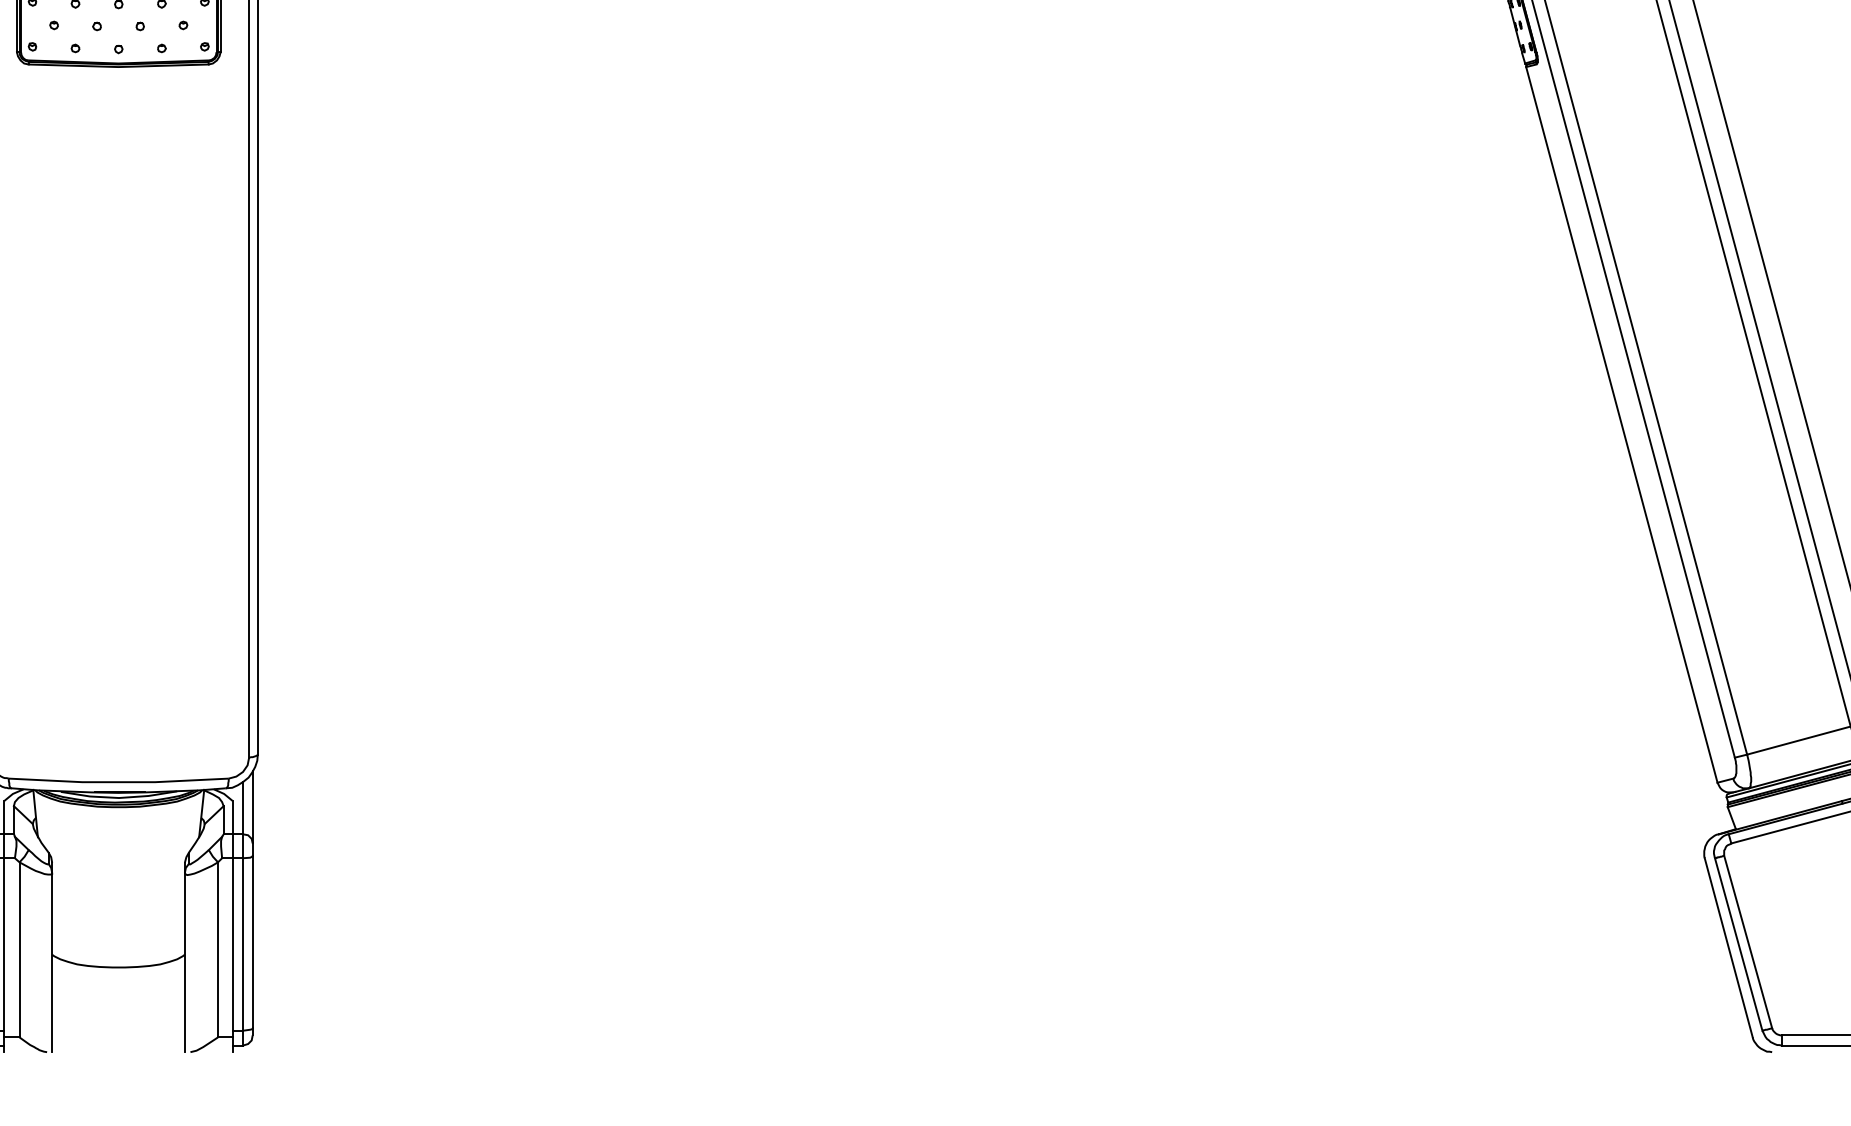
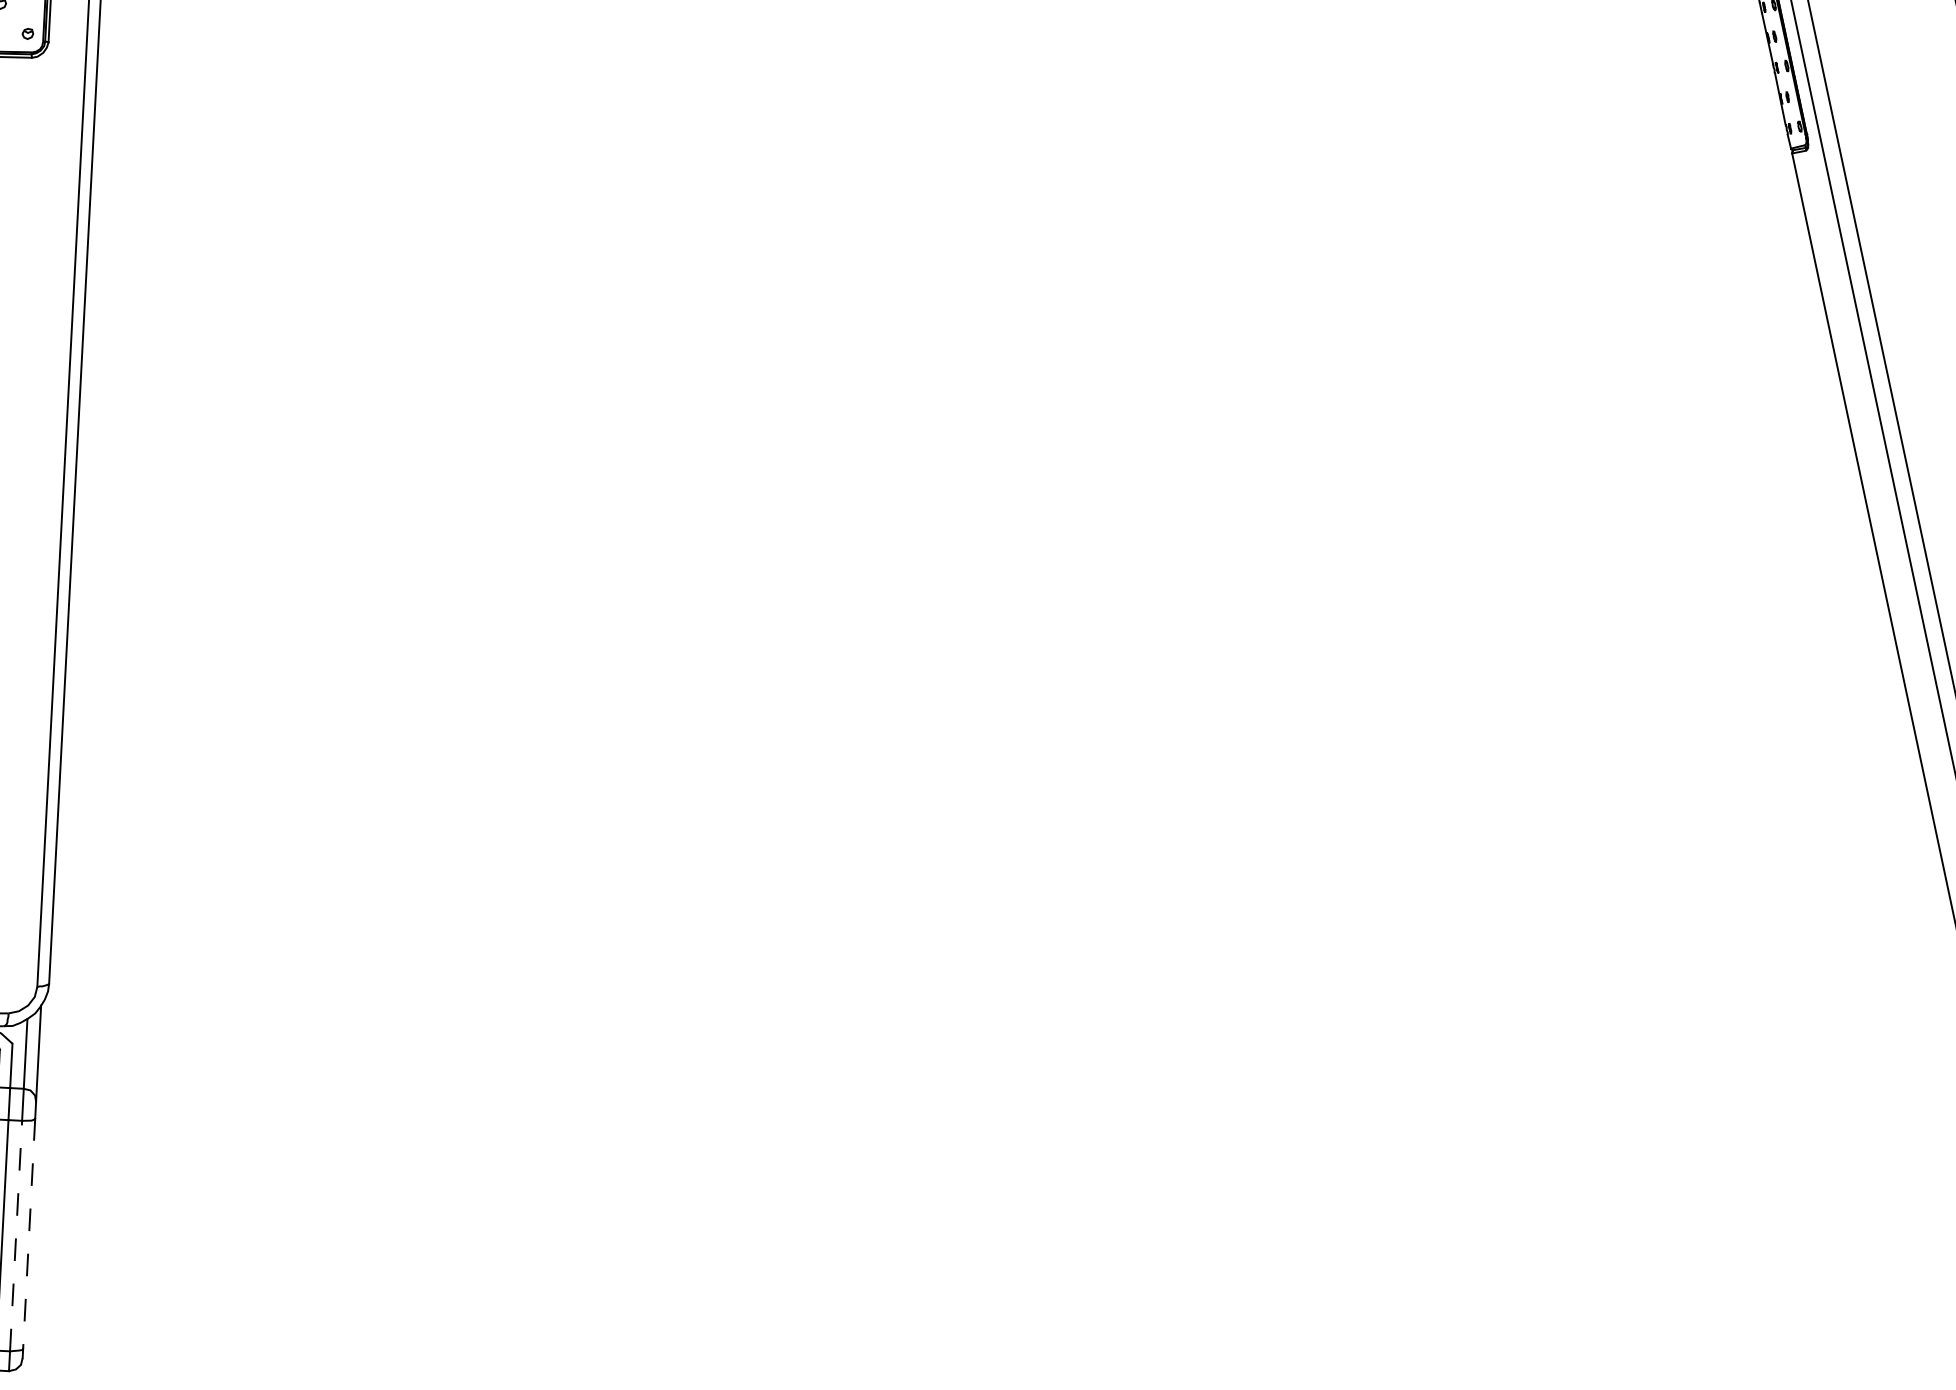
line: (252, 942) -> (28, 1234), solid -> dashed
line: (243, 944) -> (16, 1236), solid -> dashed

